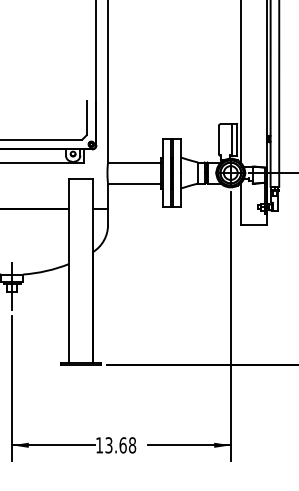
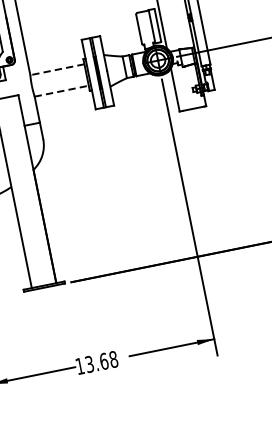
line: (133, 162) -> (56, 69), solid -> dashed
line: (134, 183) -> (61, 91), solid -> dashed

